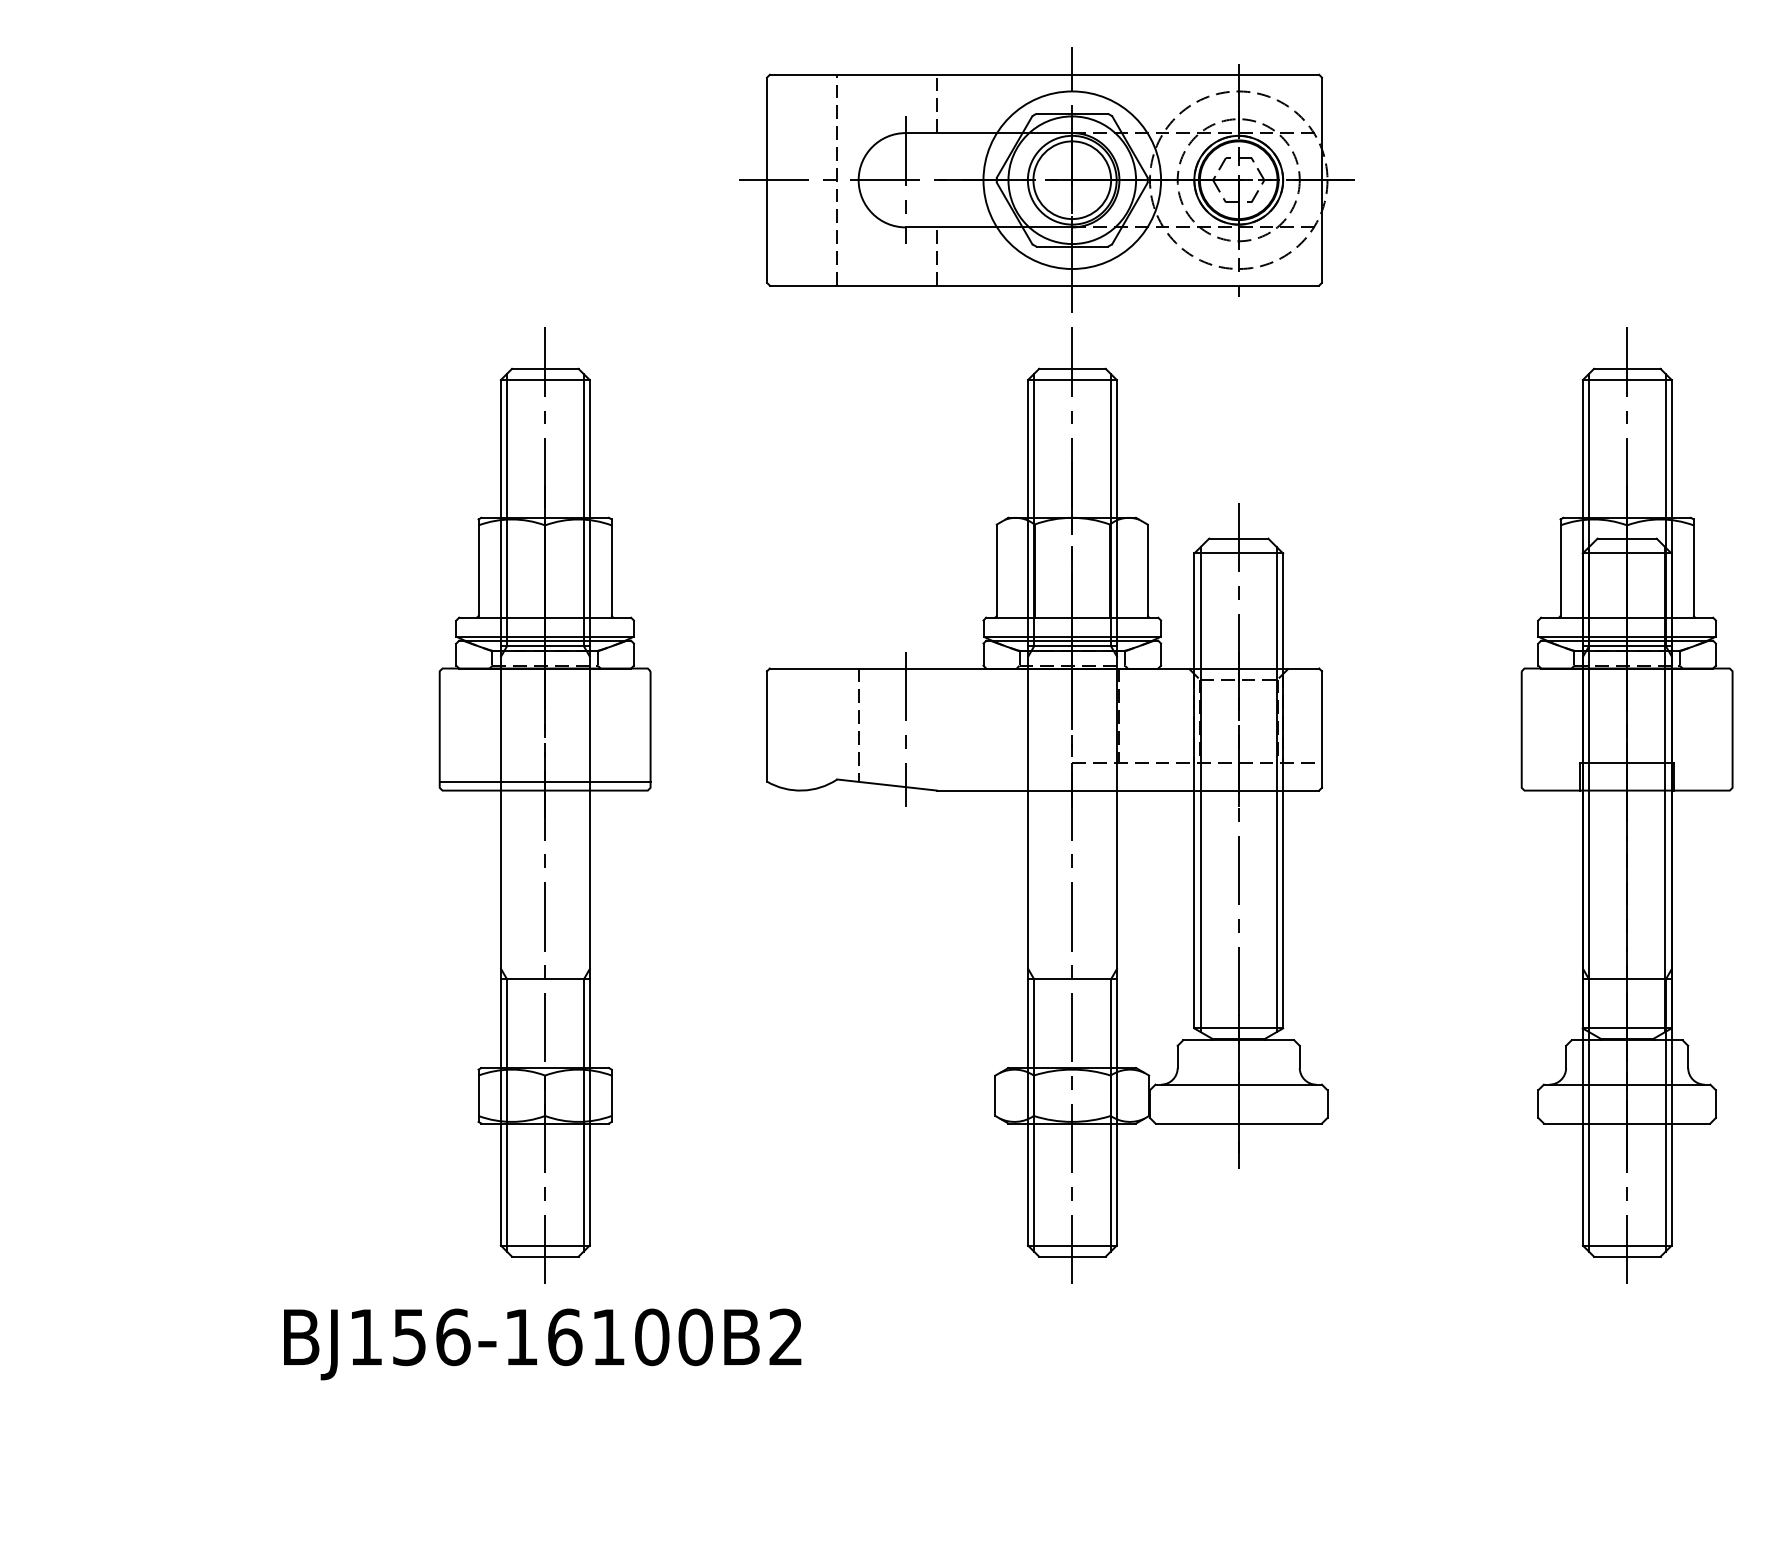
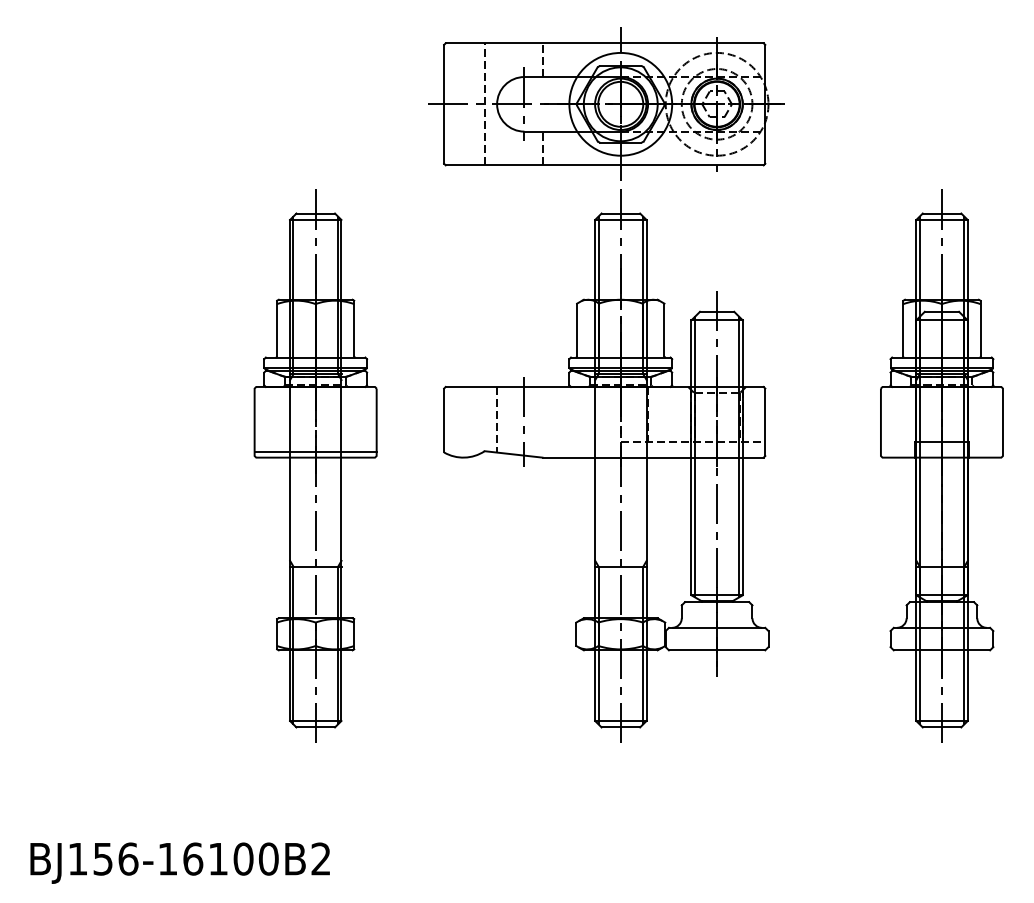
text: (541, 1343) -> (179, 862), moved

